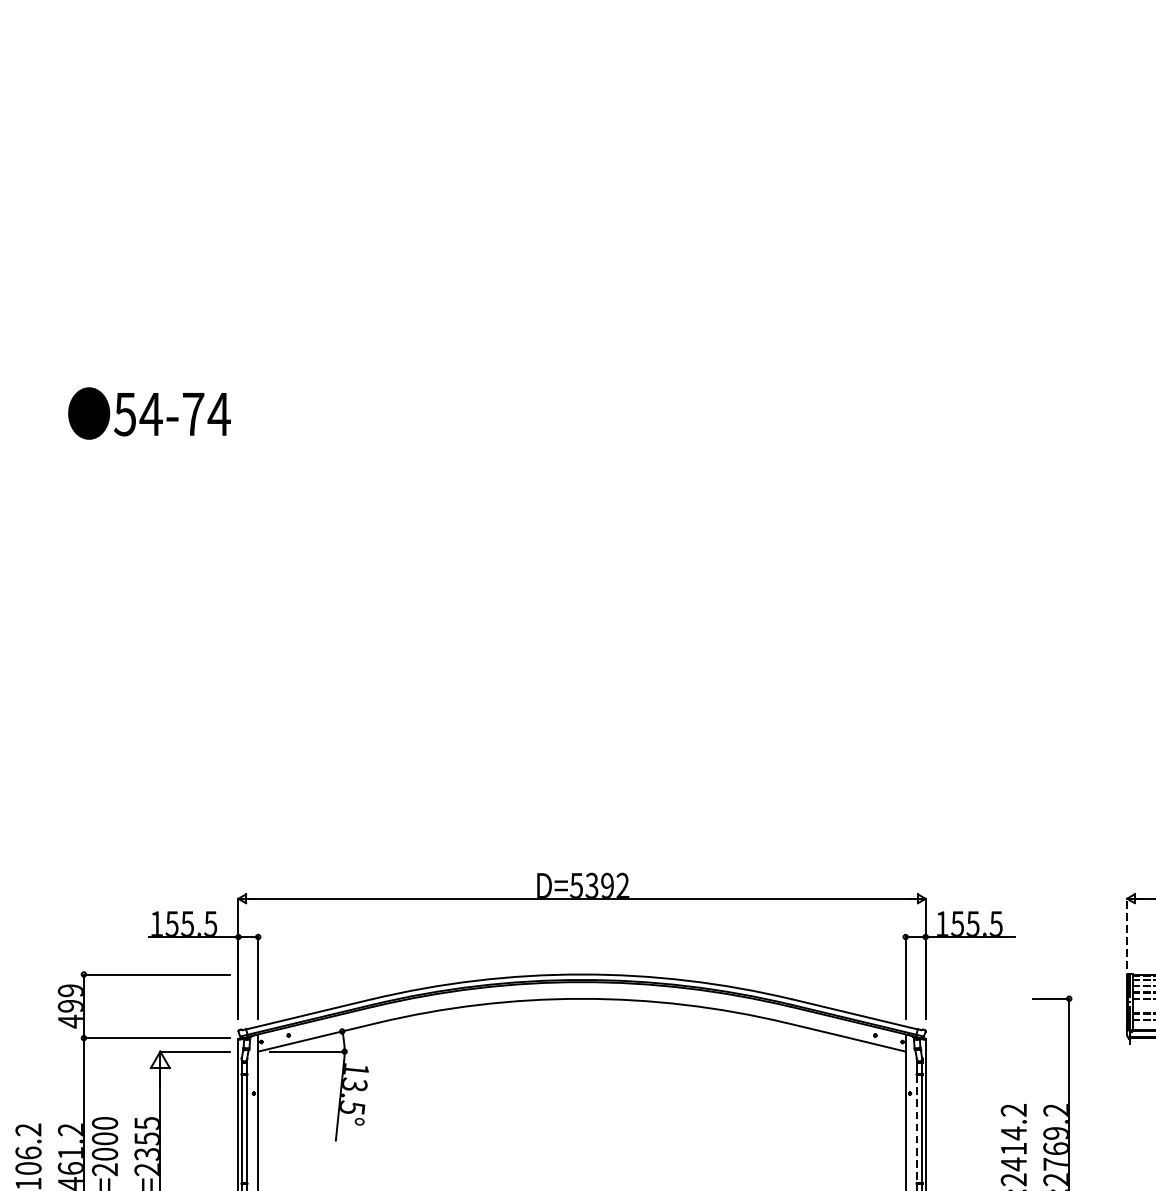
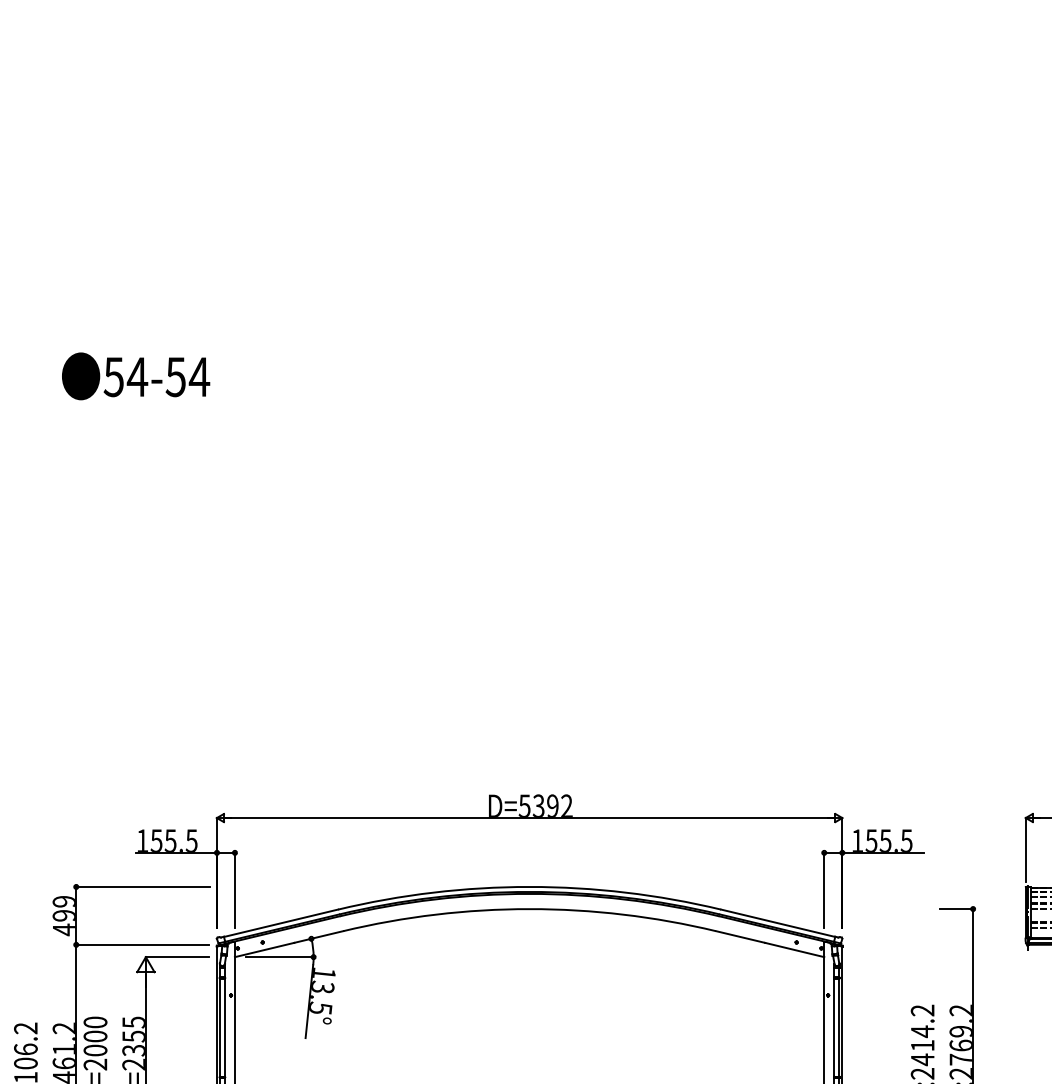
text: (192, 414) -> (175, 377), 54-74 -> 54-54
line: (1126, 933) -> (1025, 849), dashed -> solid
line: (916, 1128) -> (834, 1027), dashed -> solid

